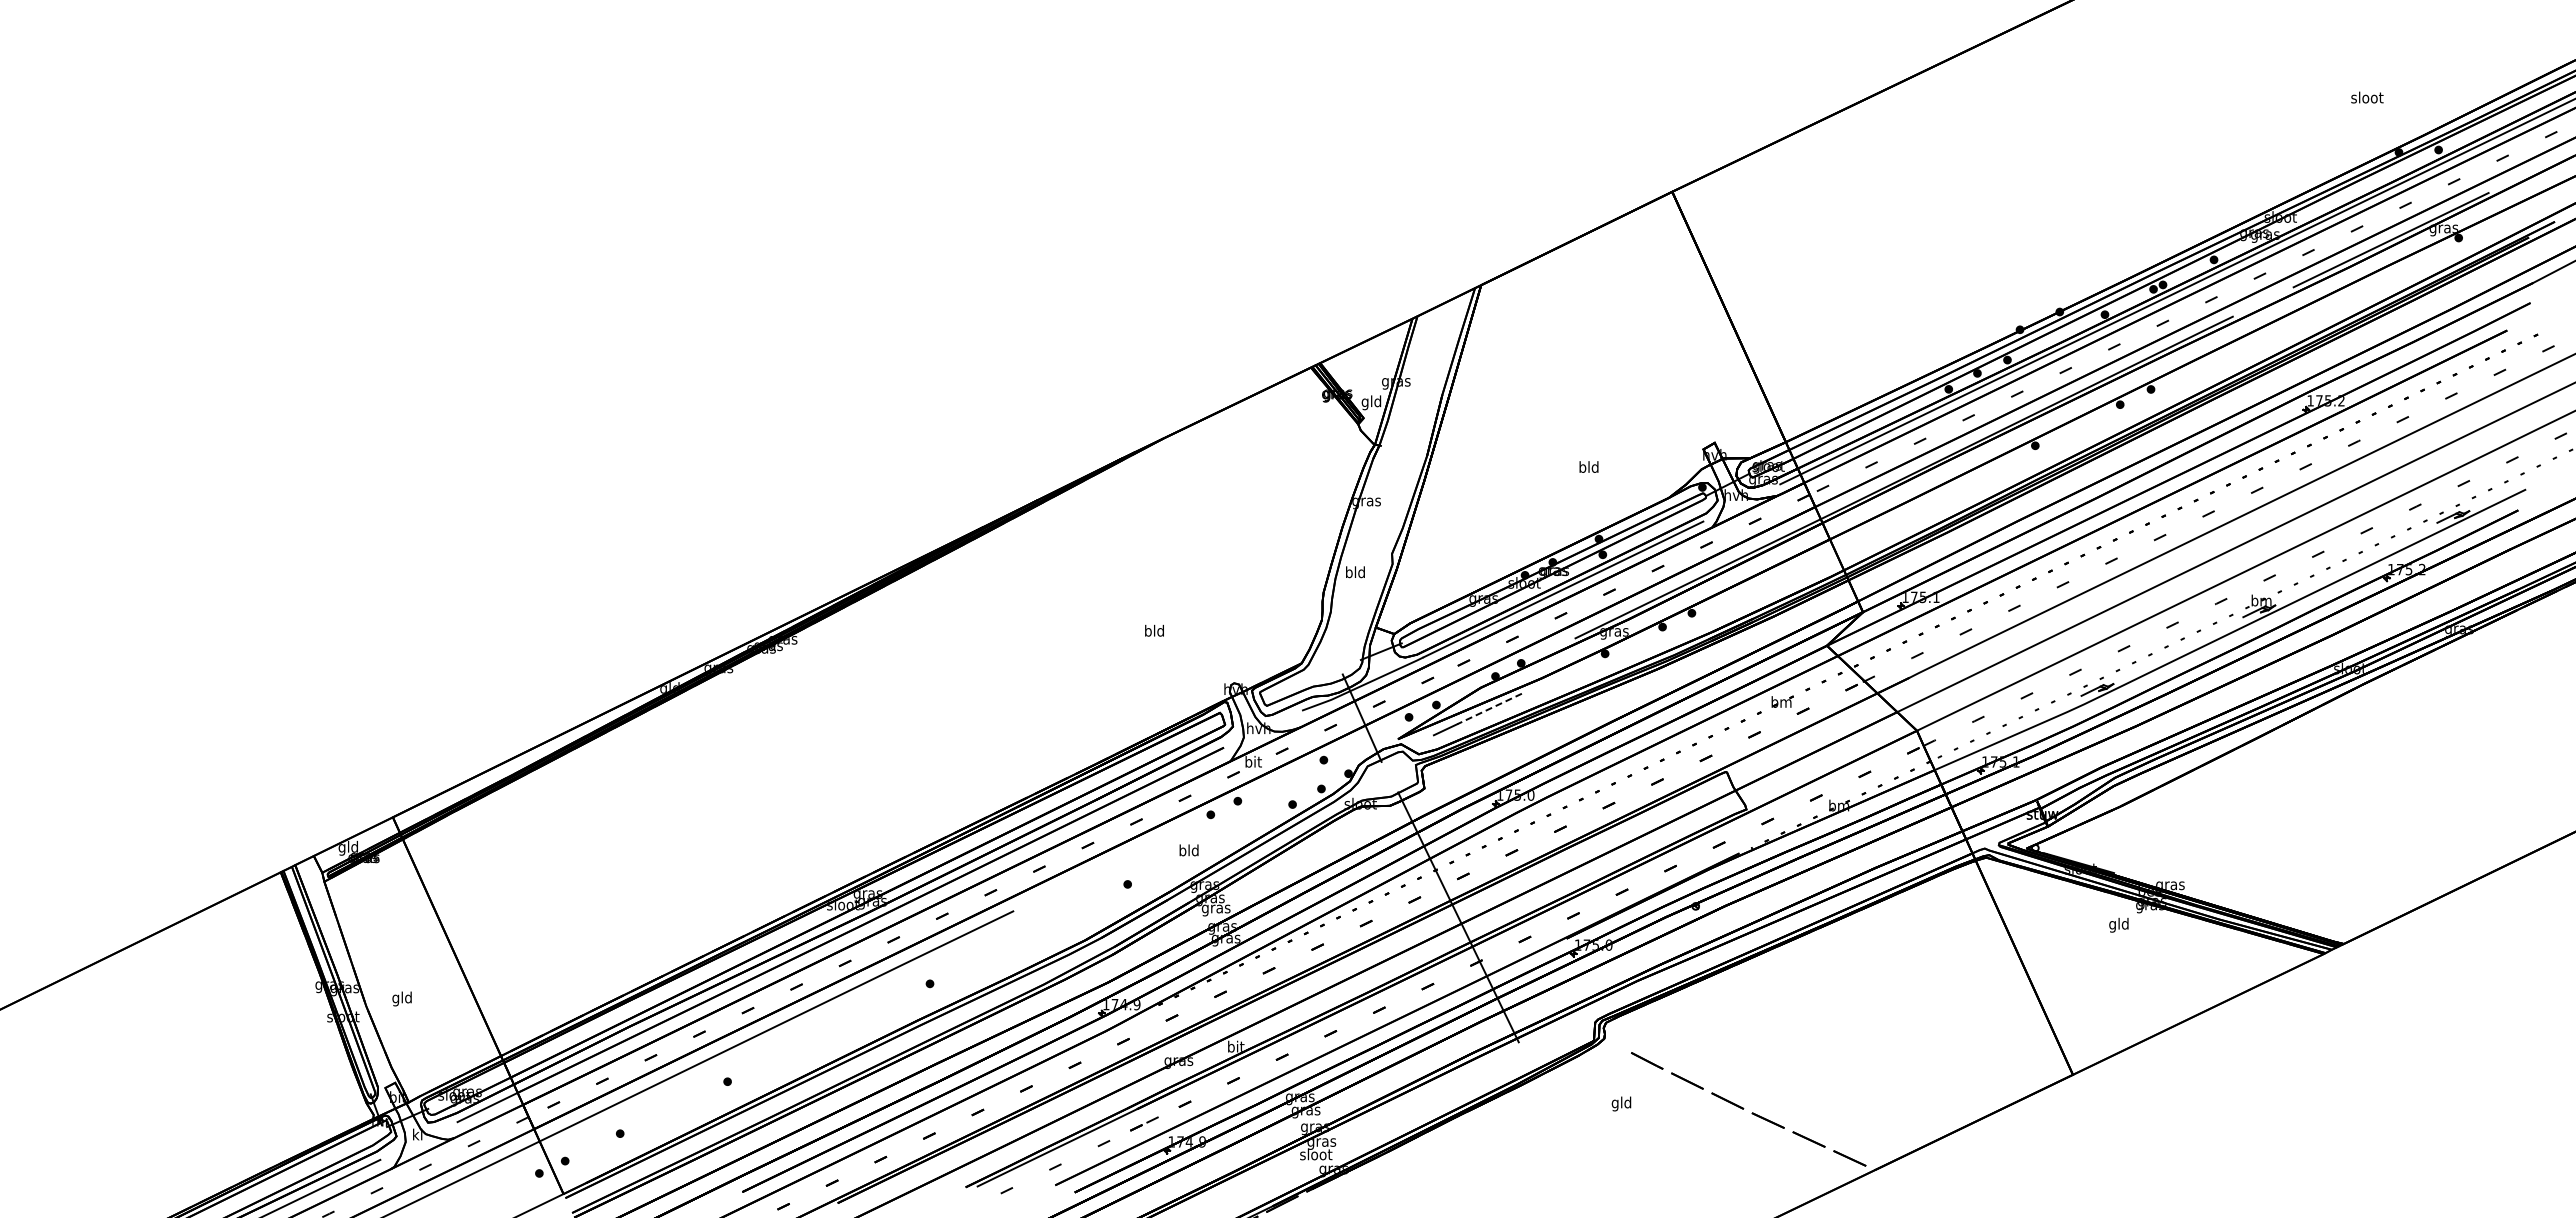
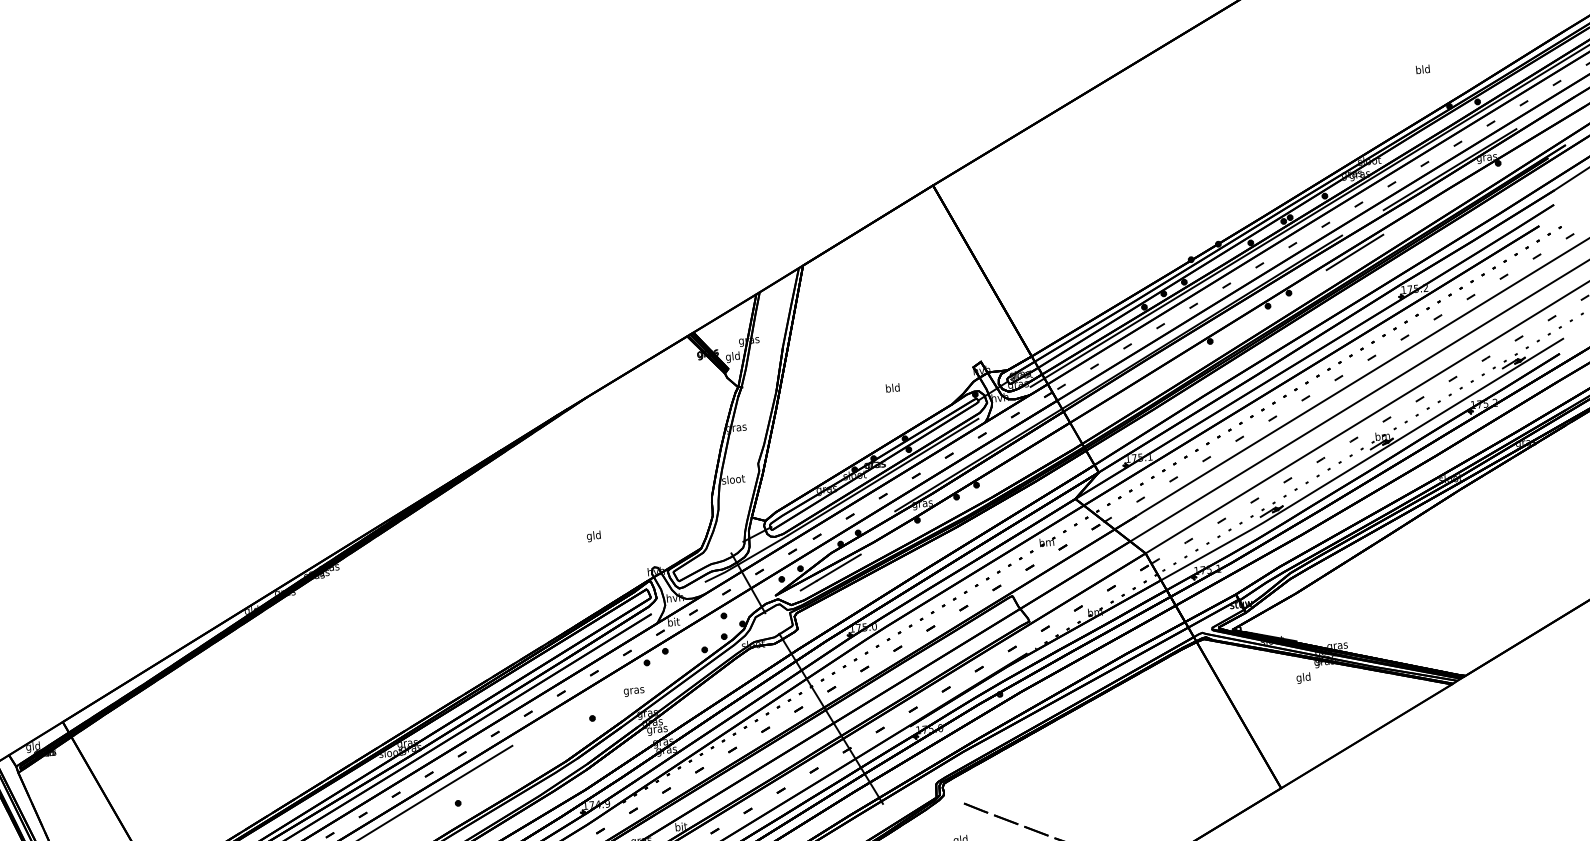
text: (2367, 97) -> (1423, 69), sloot -> bld
line: (2247, 341) -> (1354, 252), added
text: (1355, 572) -> (733, 479), bld -> sloot
text: (1147, 631) -> (588, 536), bld -> gld
line: (1489, 708) -> (838, 567), dashed -> solid
text: (1188, 851) -> (633, 690), bld -> gras

